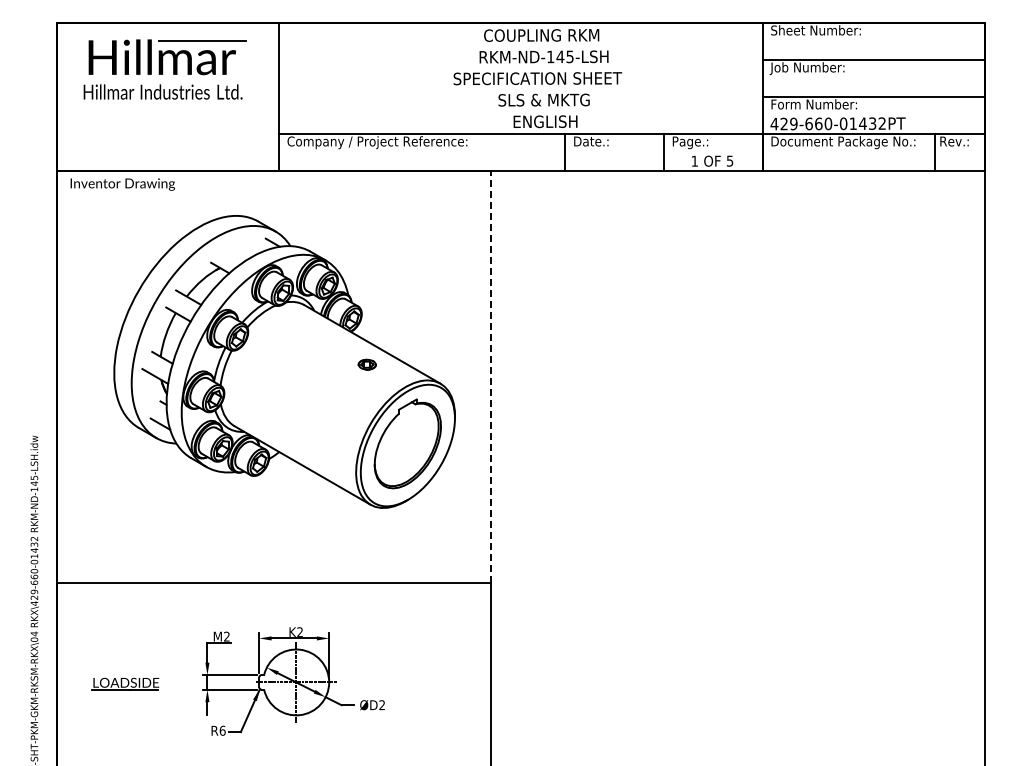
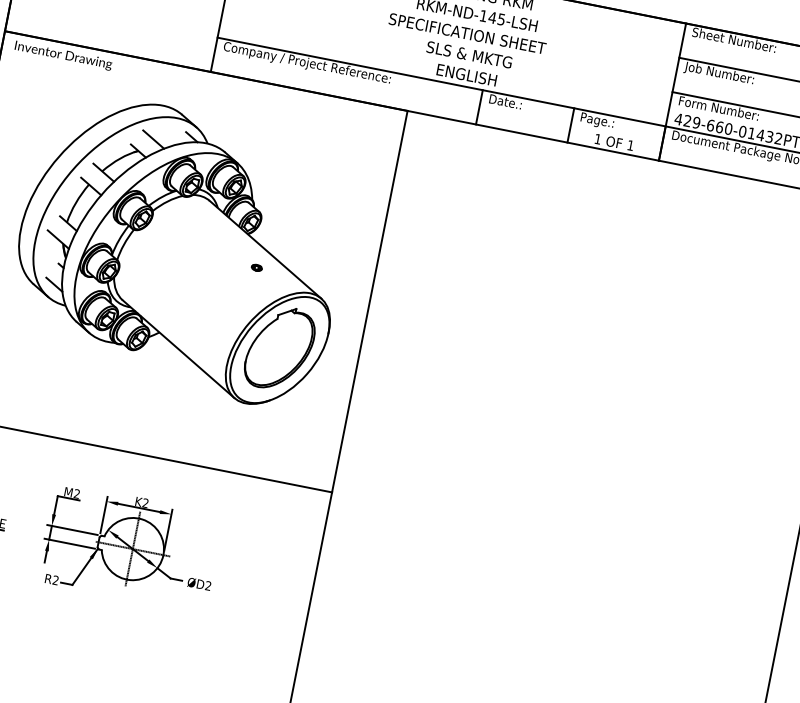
text: (730, 160) -> (631, 145), 5 -> 1
line: (233, 252) -> (153, 139), added
part: (366, 365) -> (256, 268), size x0.62
line: (491, 376) -> (370, 301), dashed -> solid
text: (222, 730) -> (55, 580), R6 -> R2

